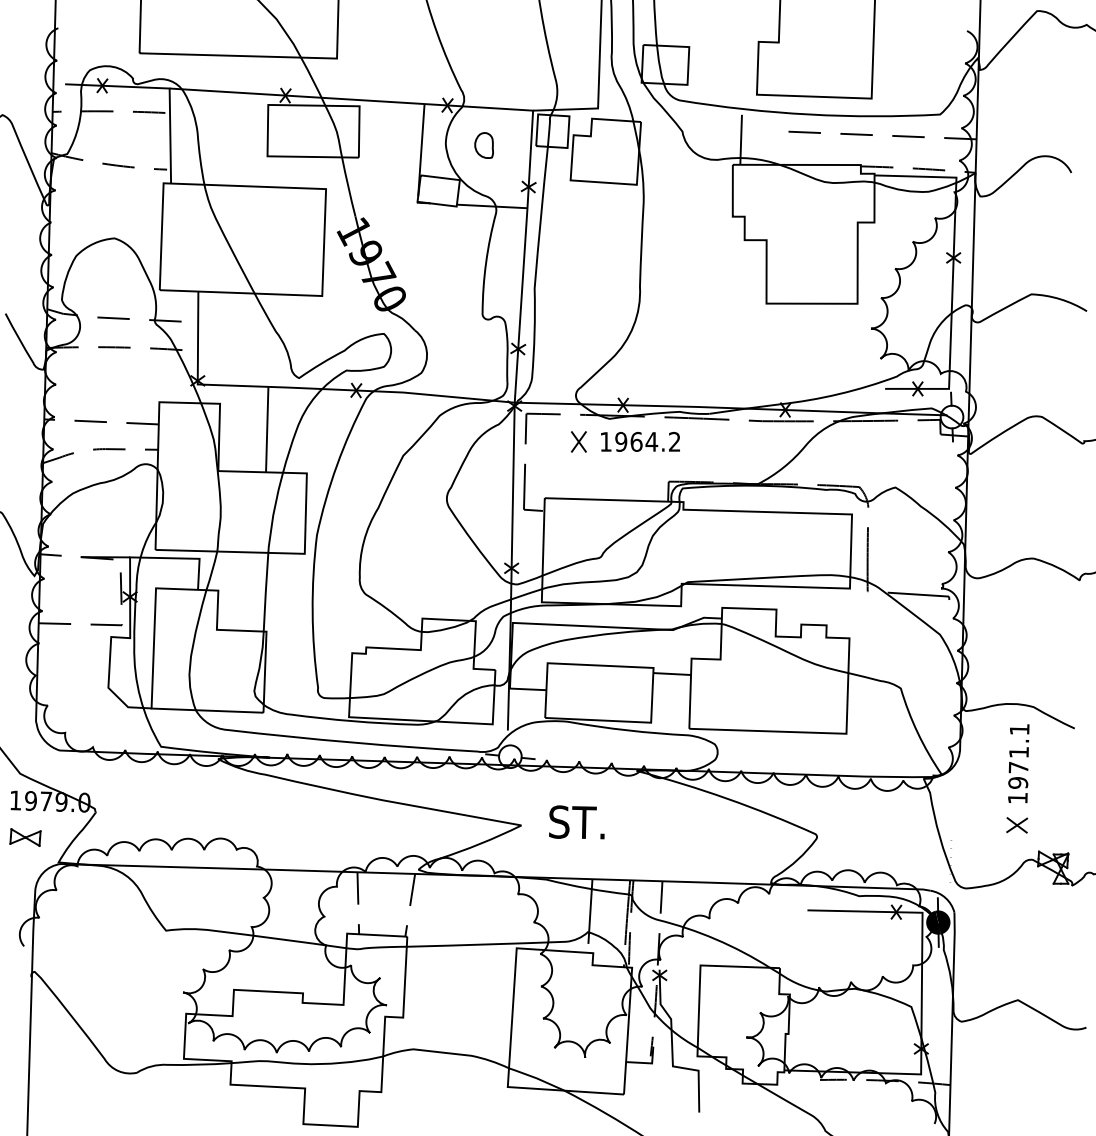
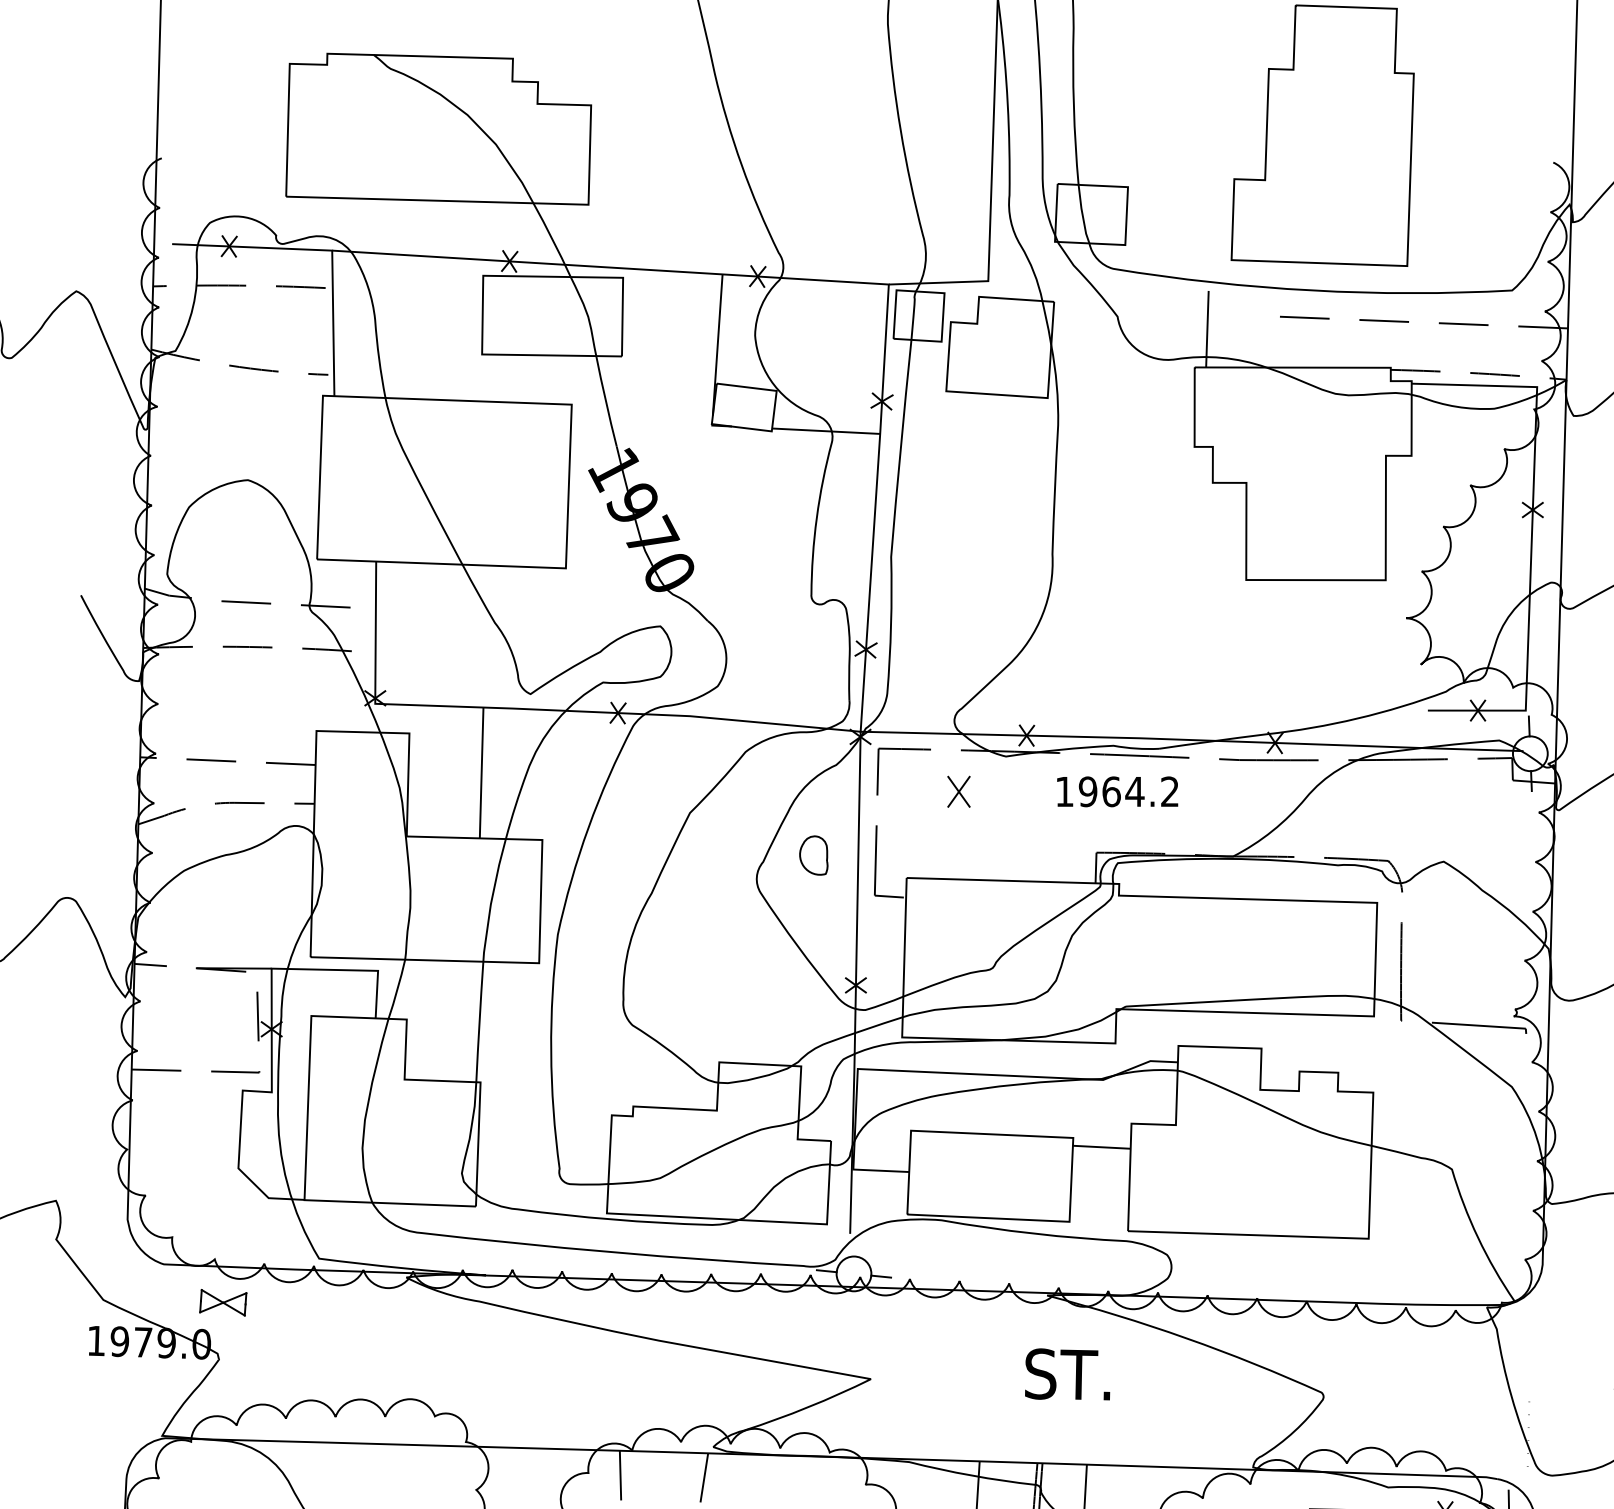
part: (483, 145) -> (812, 855), moved
text: (640, 441) -> (1117, 791), moved
text: (576, 822) -> (1067, 1374), moved
part: (25, 837) -> (223, 1302), moved

